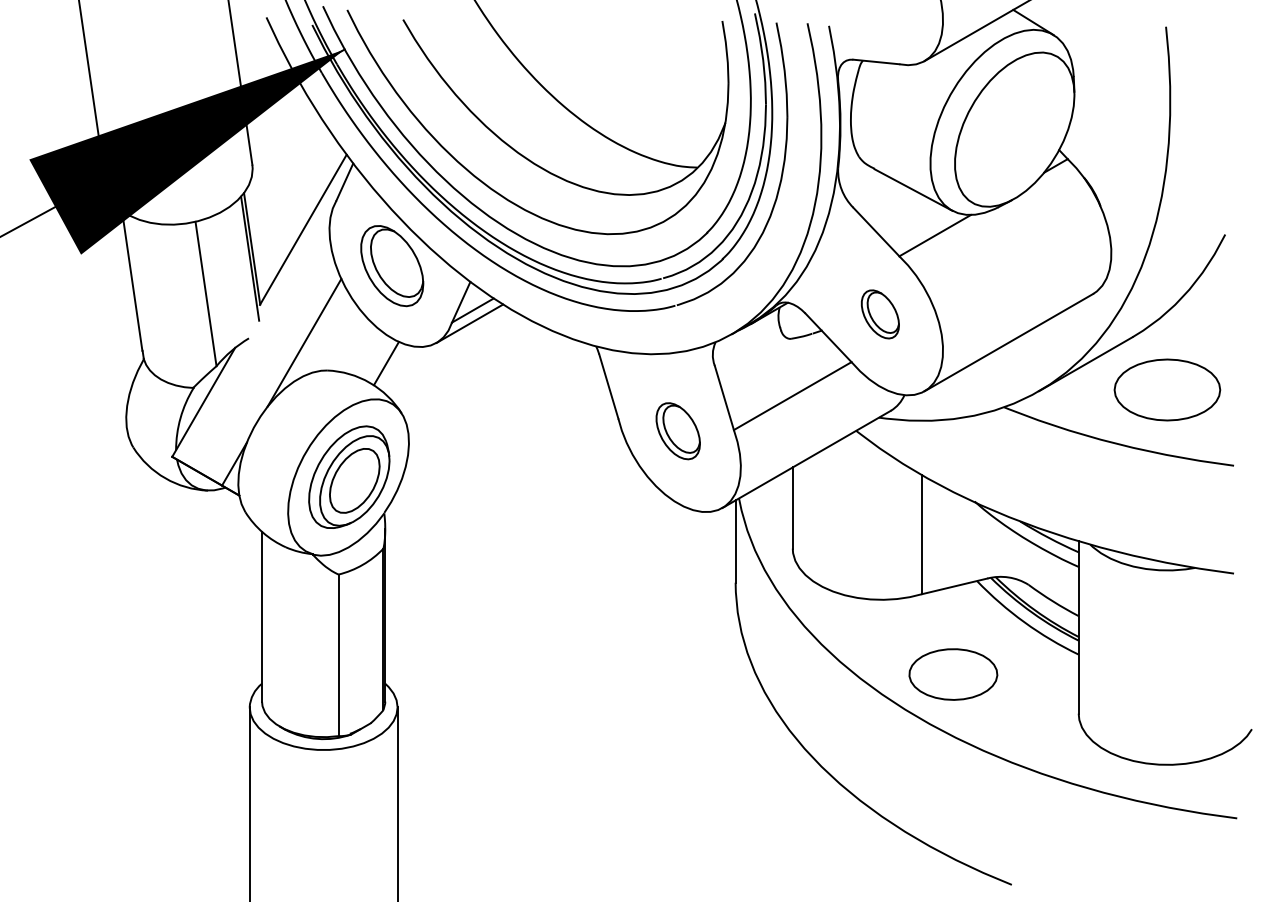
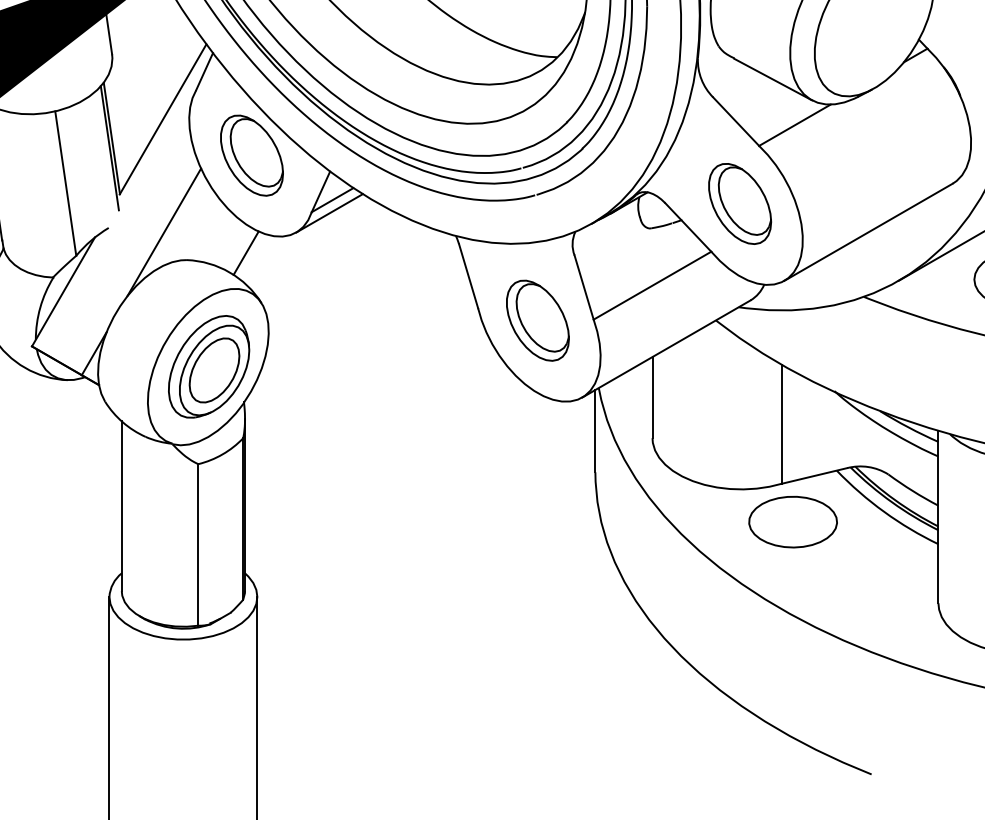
part: (880, 314) -> (740, 204), size x1.67
part: (678, 431) -> (538, 321), size x1.43
part: (953, 674) -> (793, 522), moved

